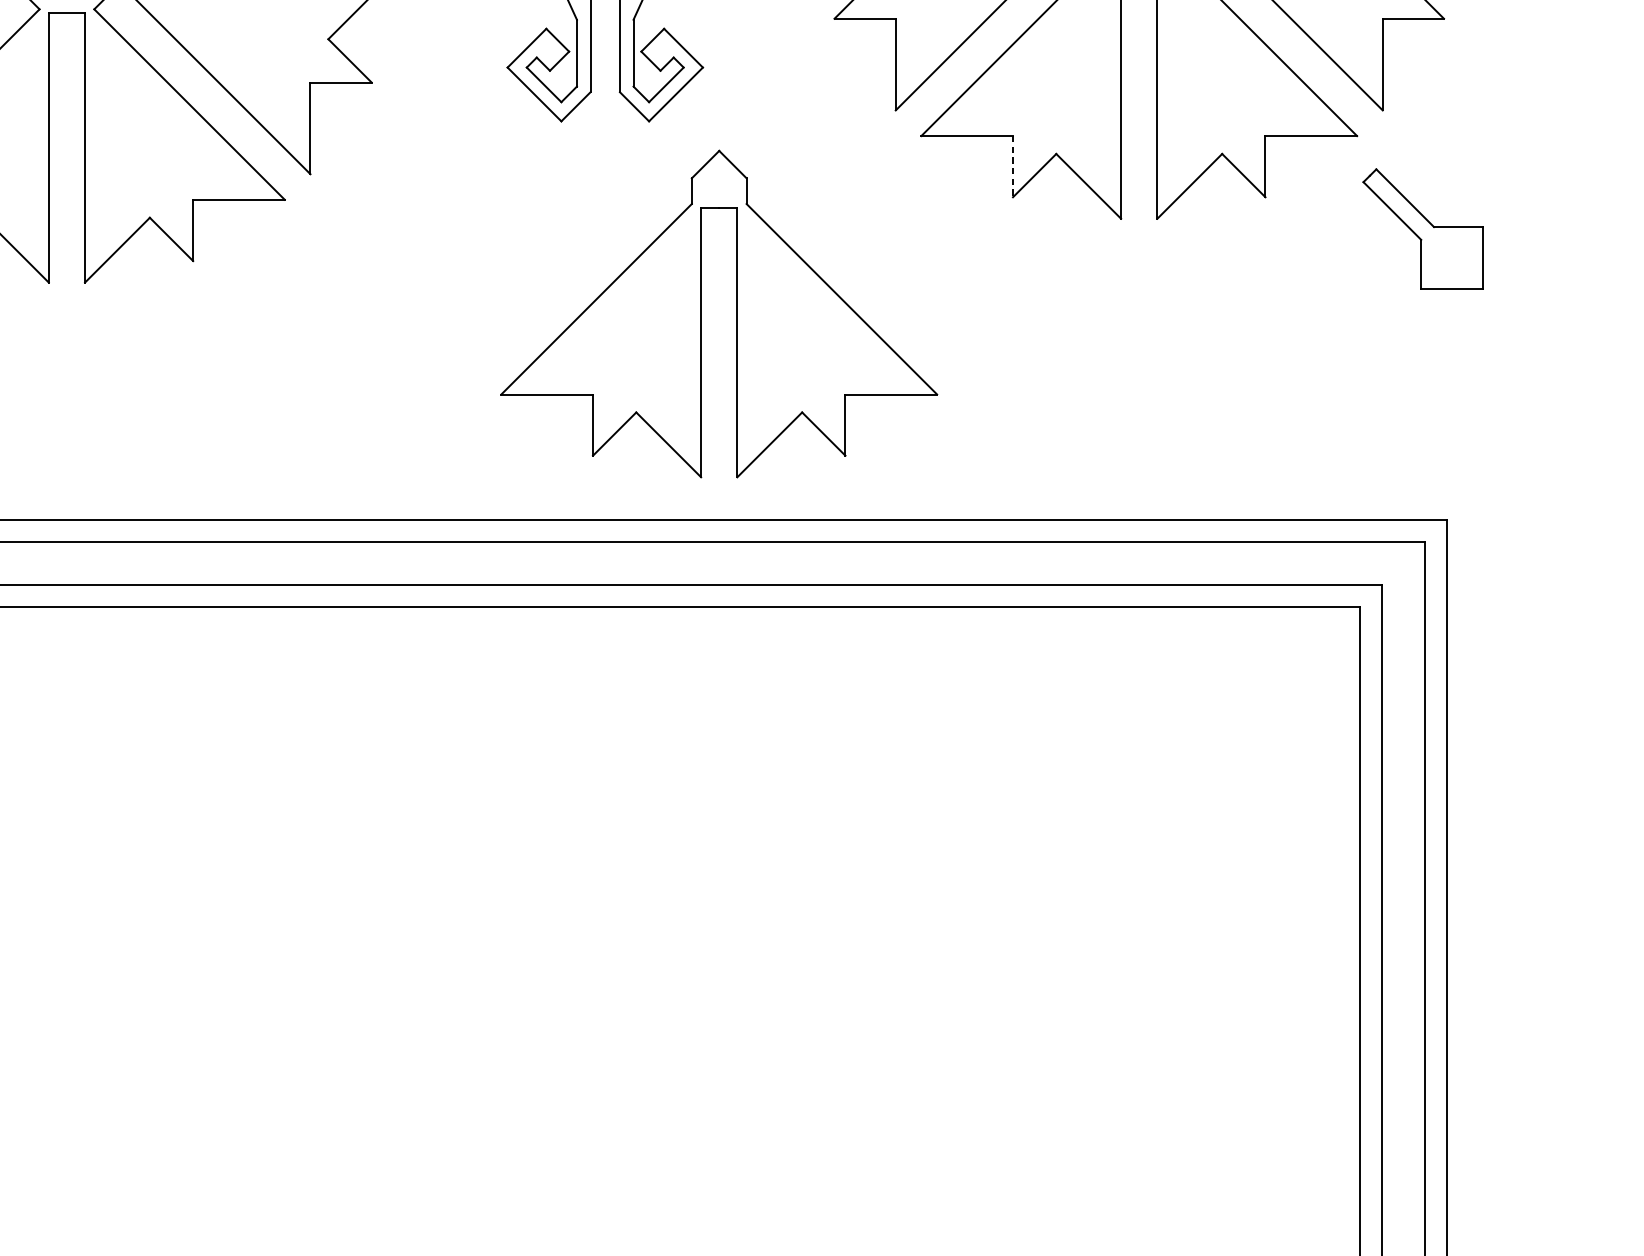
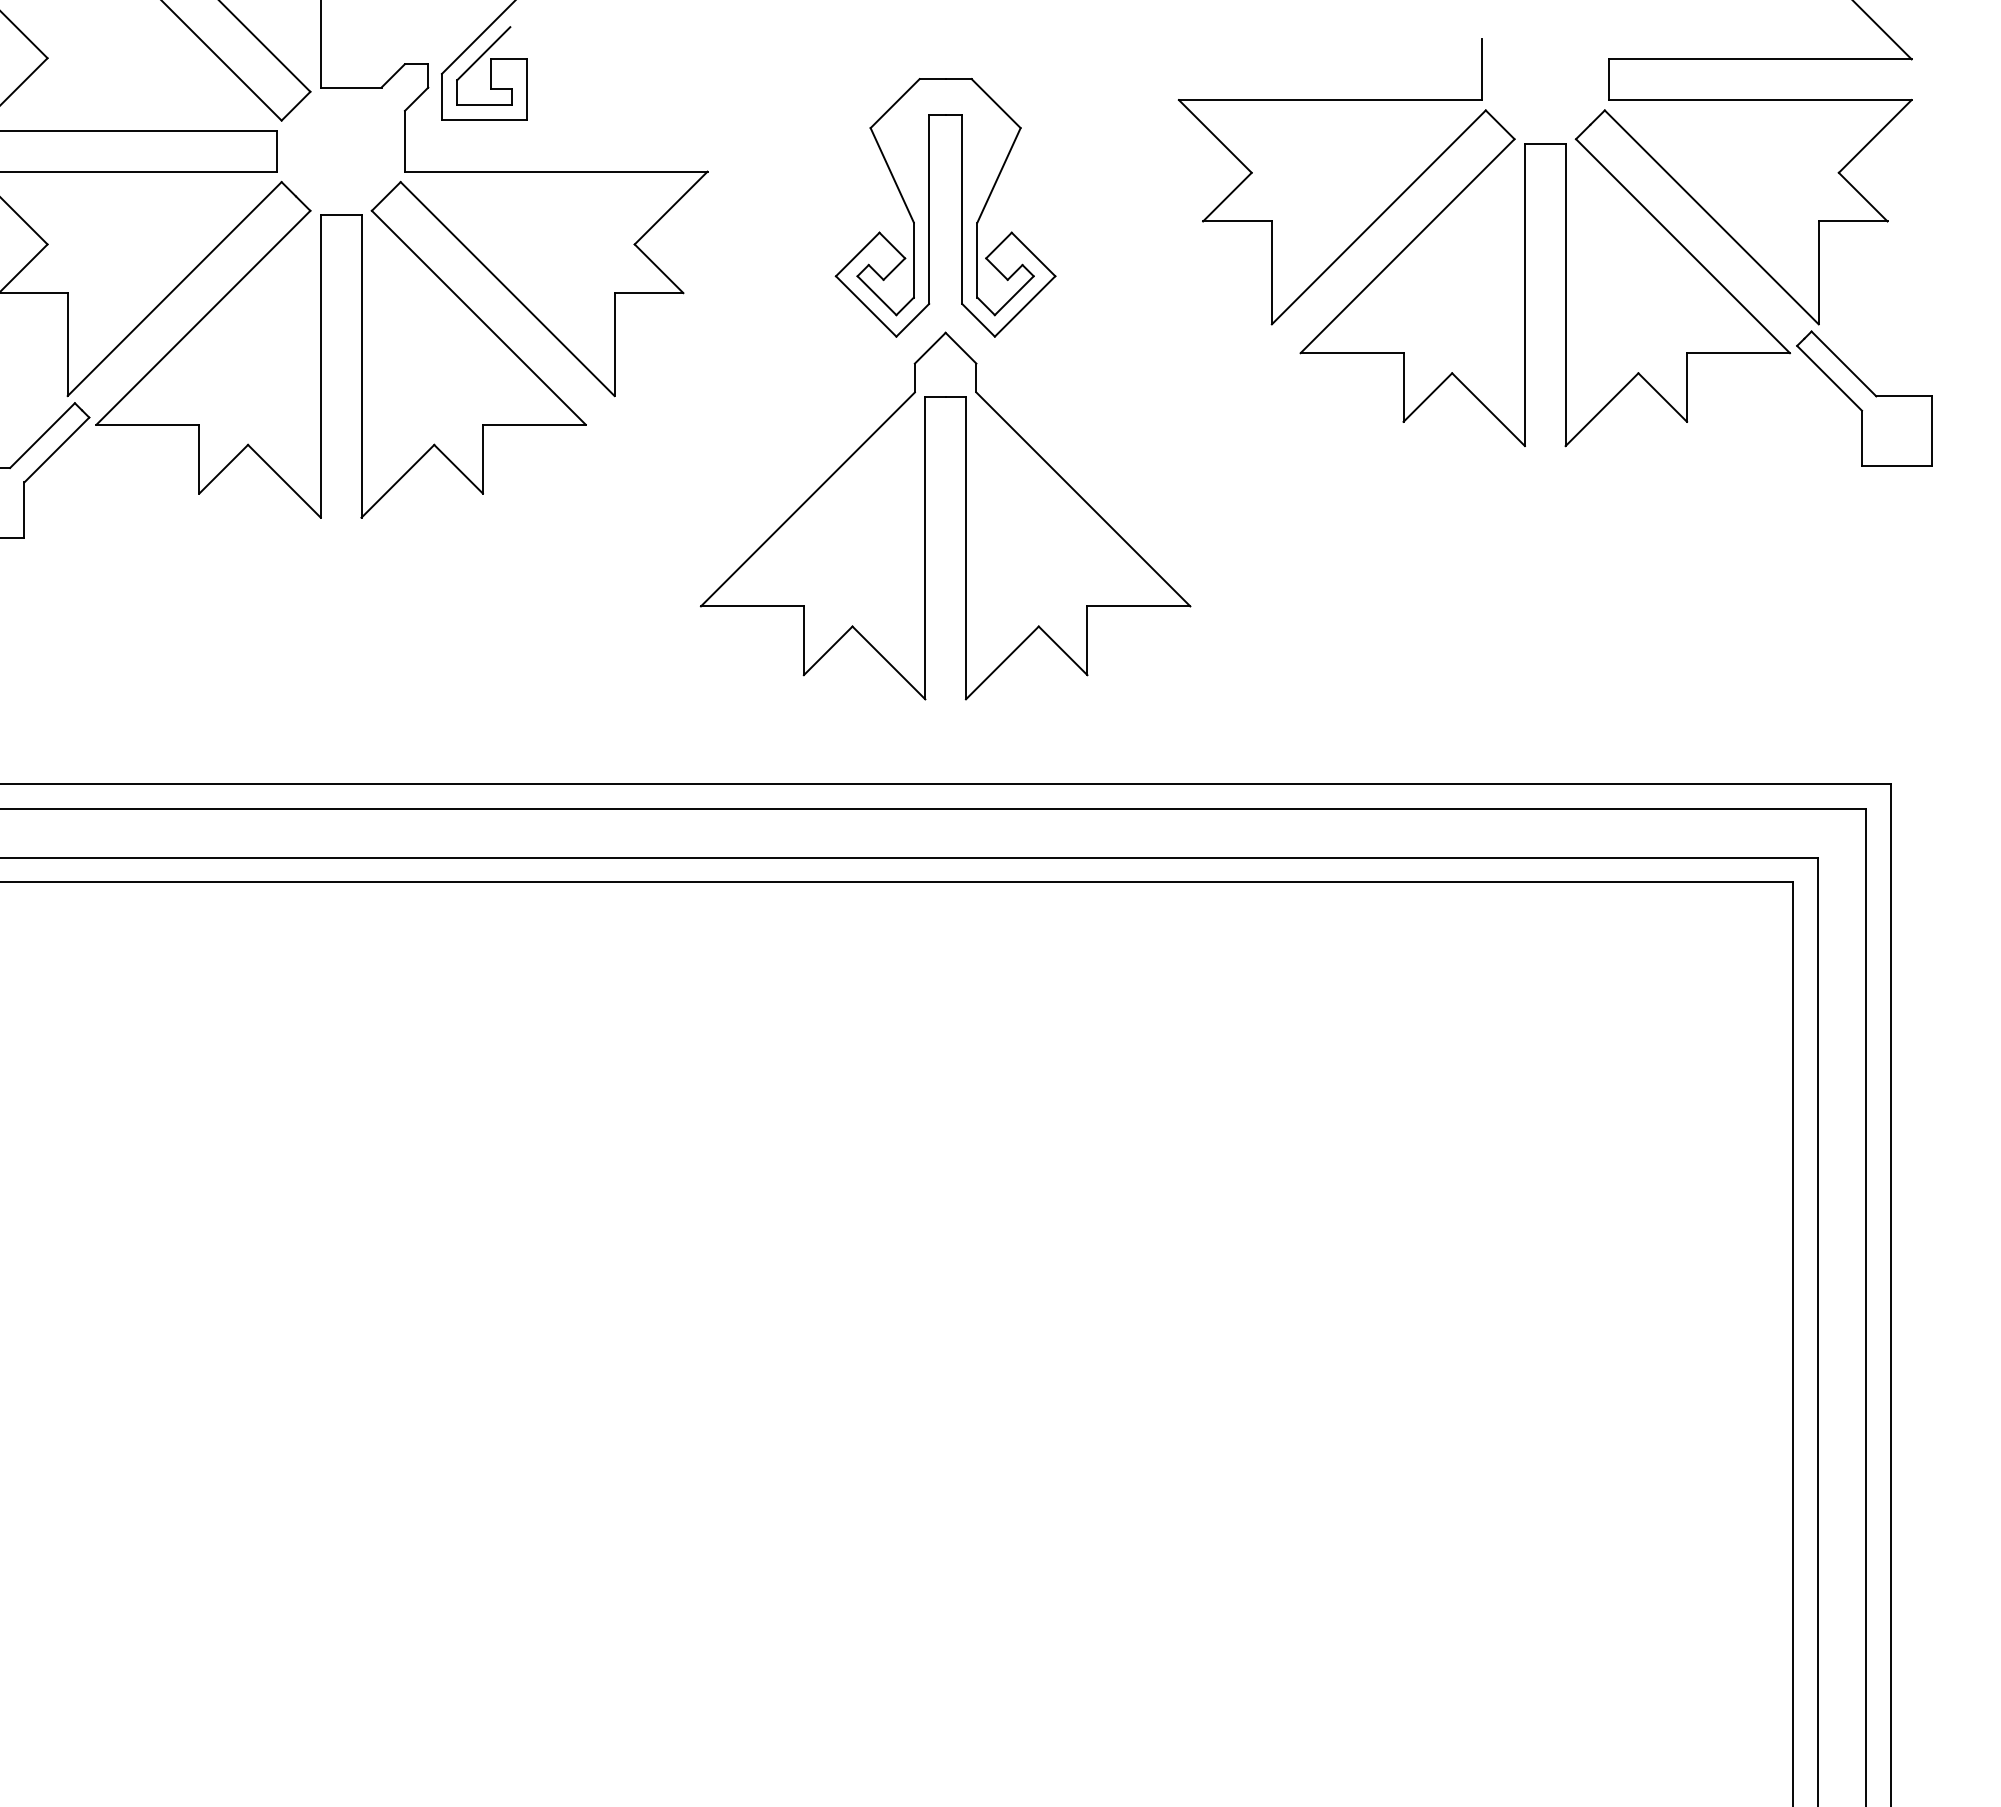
line: (1012, 167) -> (1403, 388), dashed -> solid
part: (1423, 228) -> (1864, 398), moved
part: (701, 313) -> (925, 515), moved

